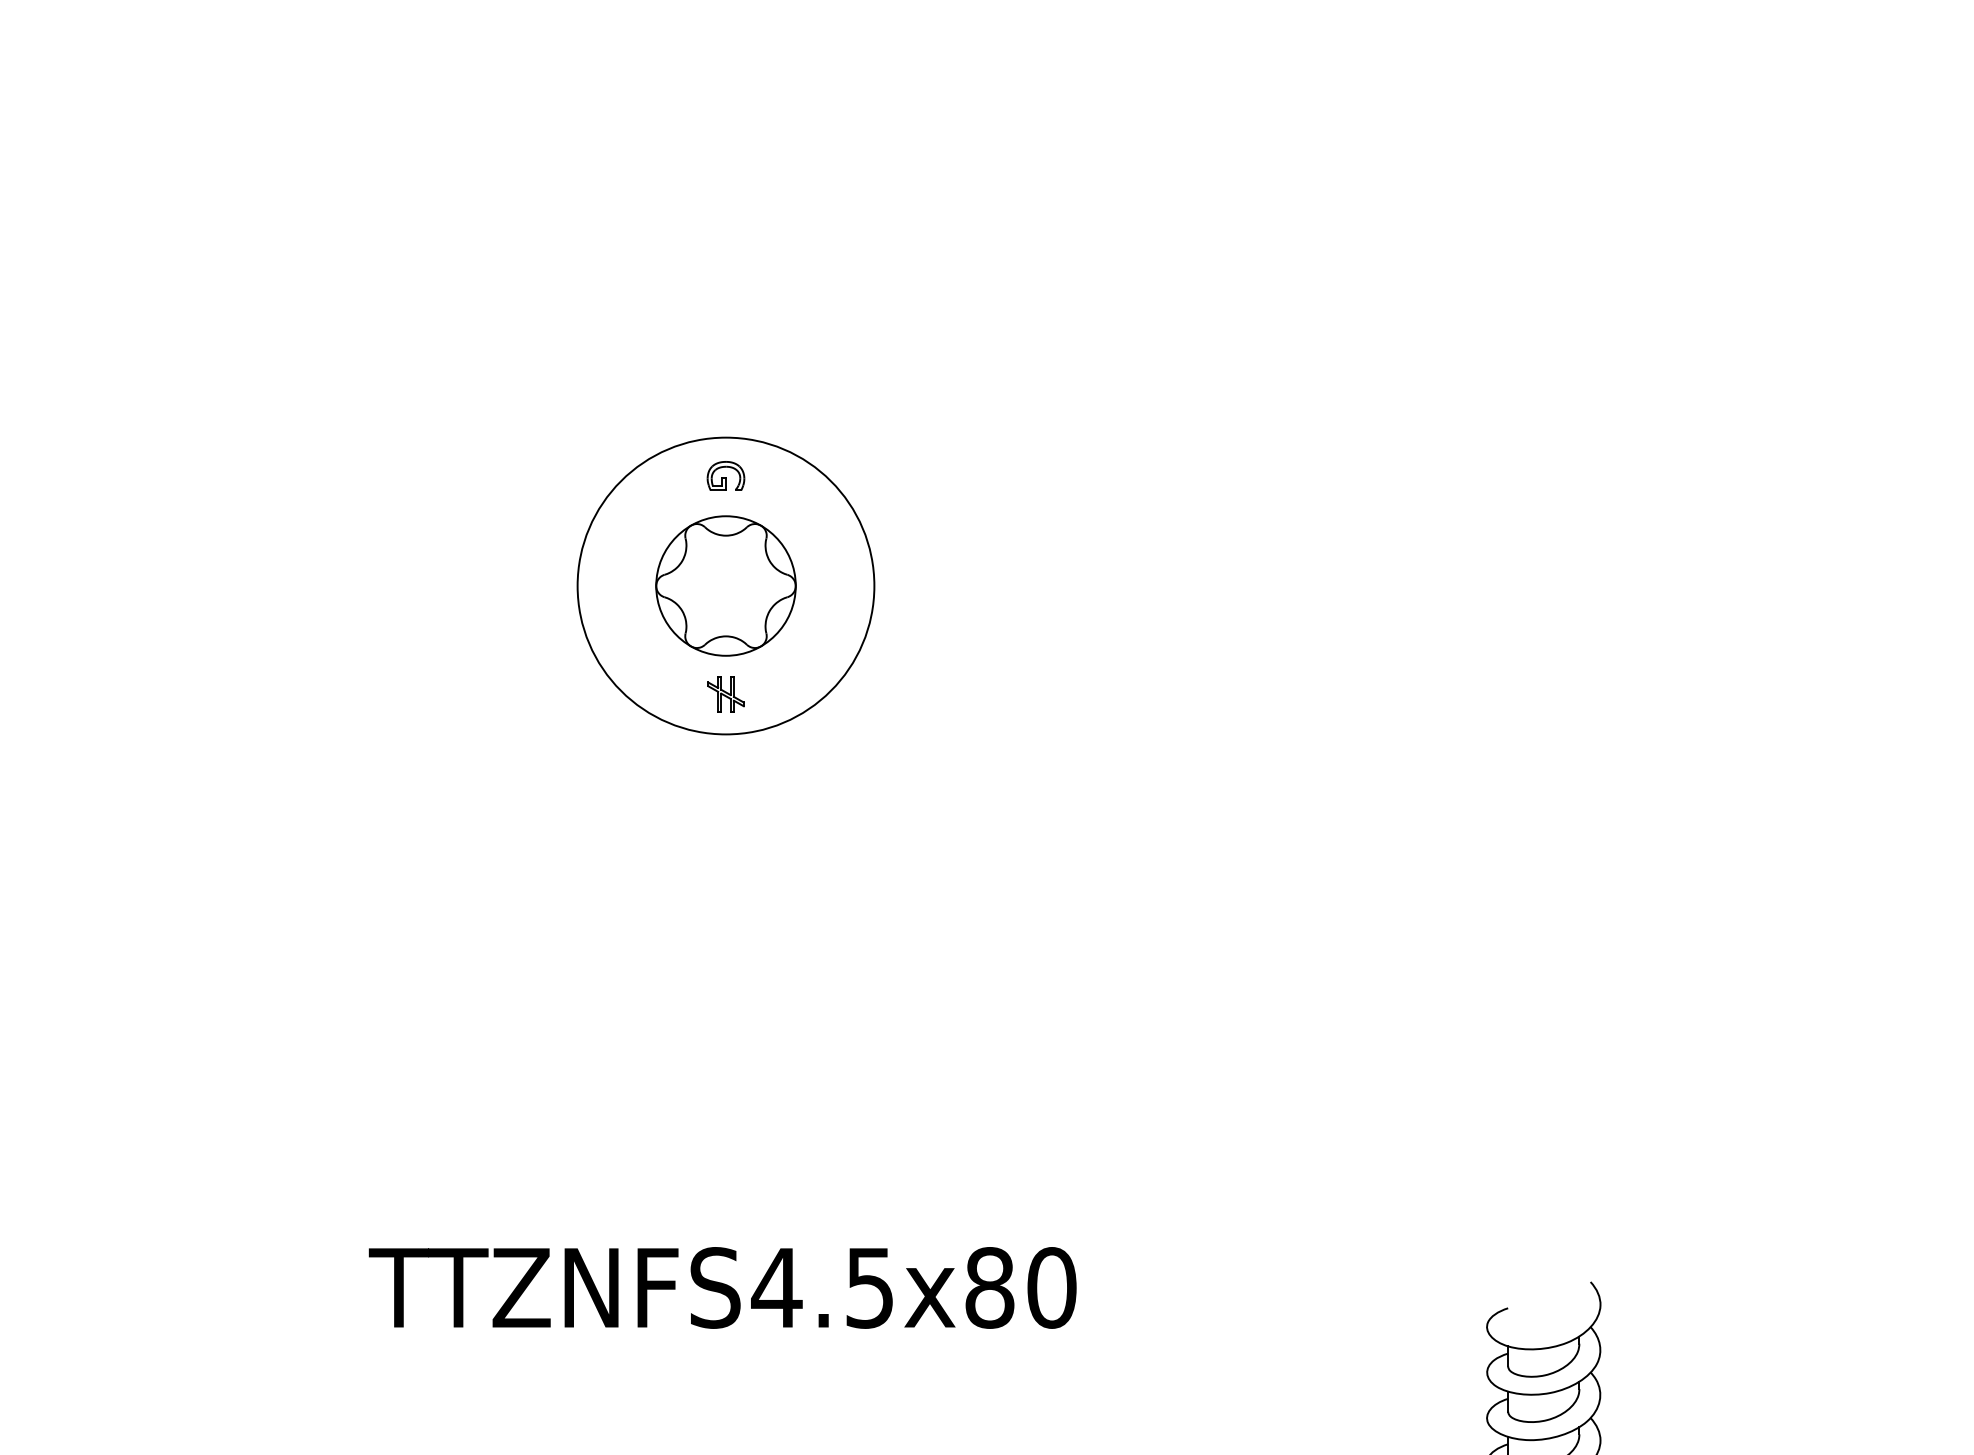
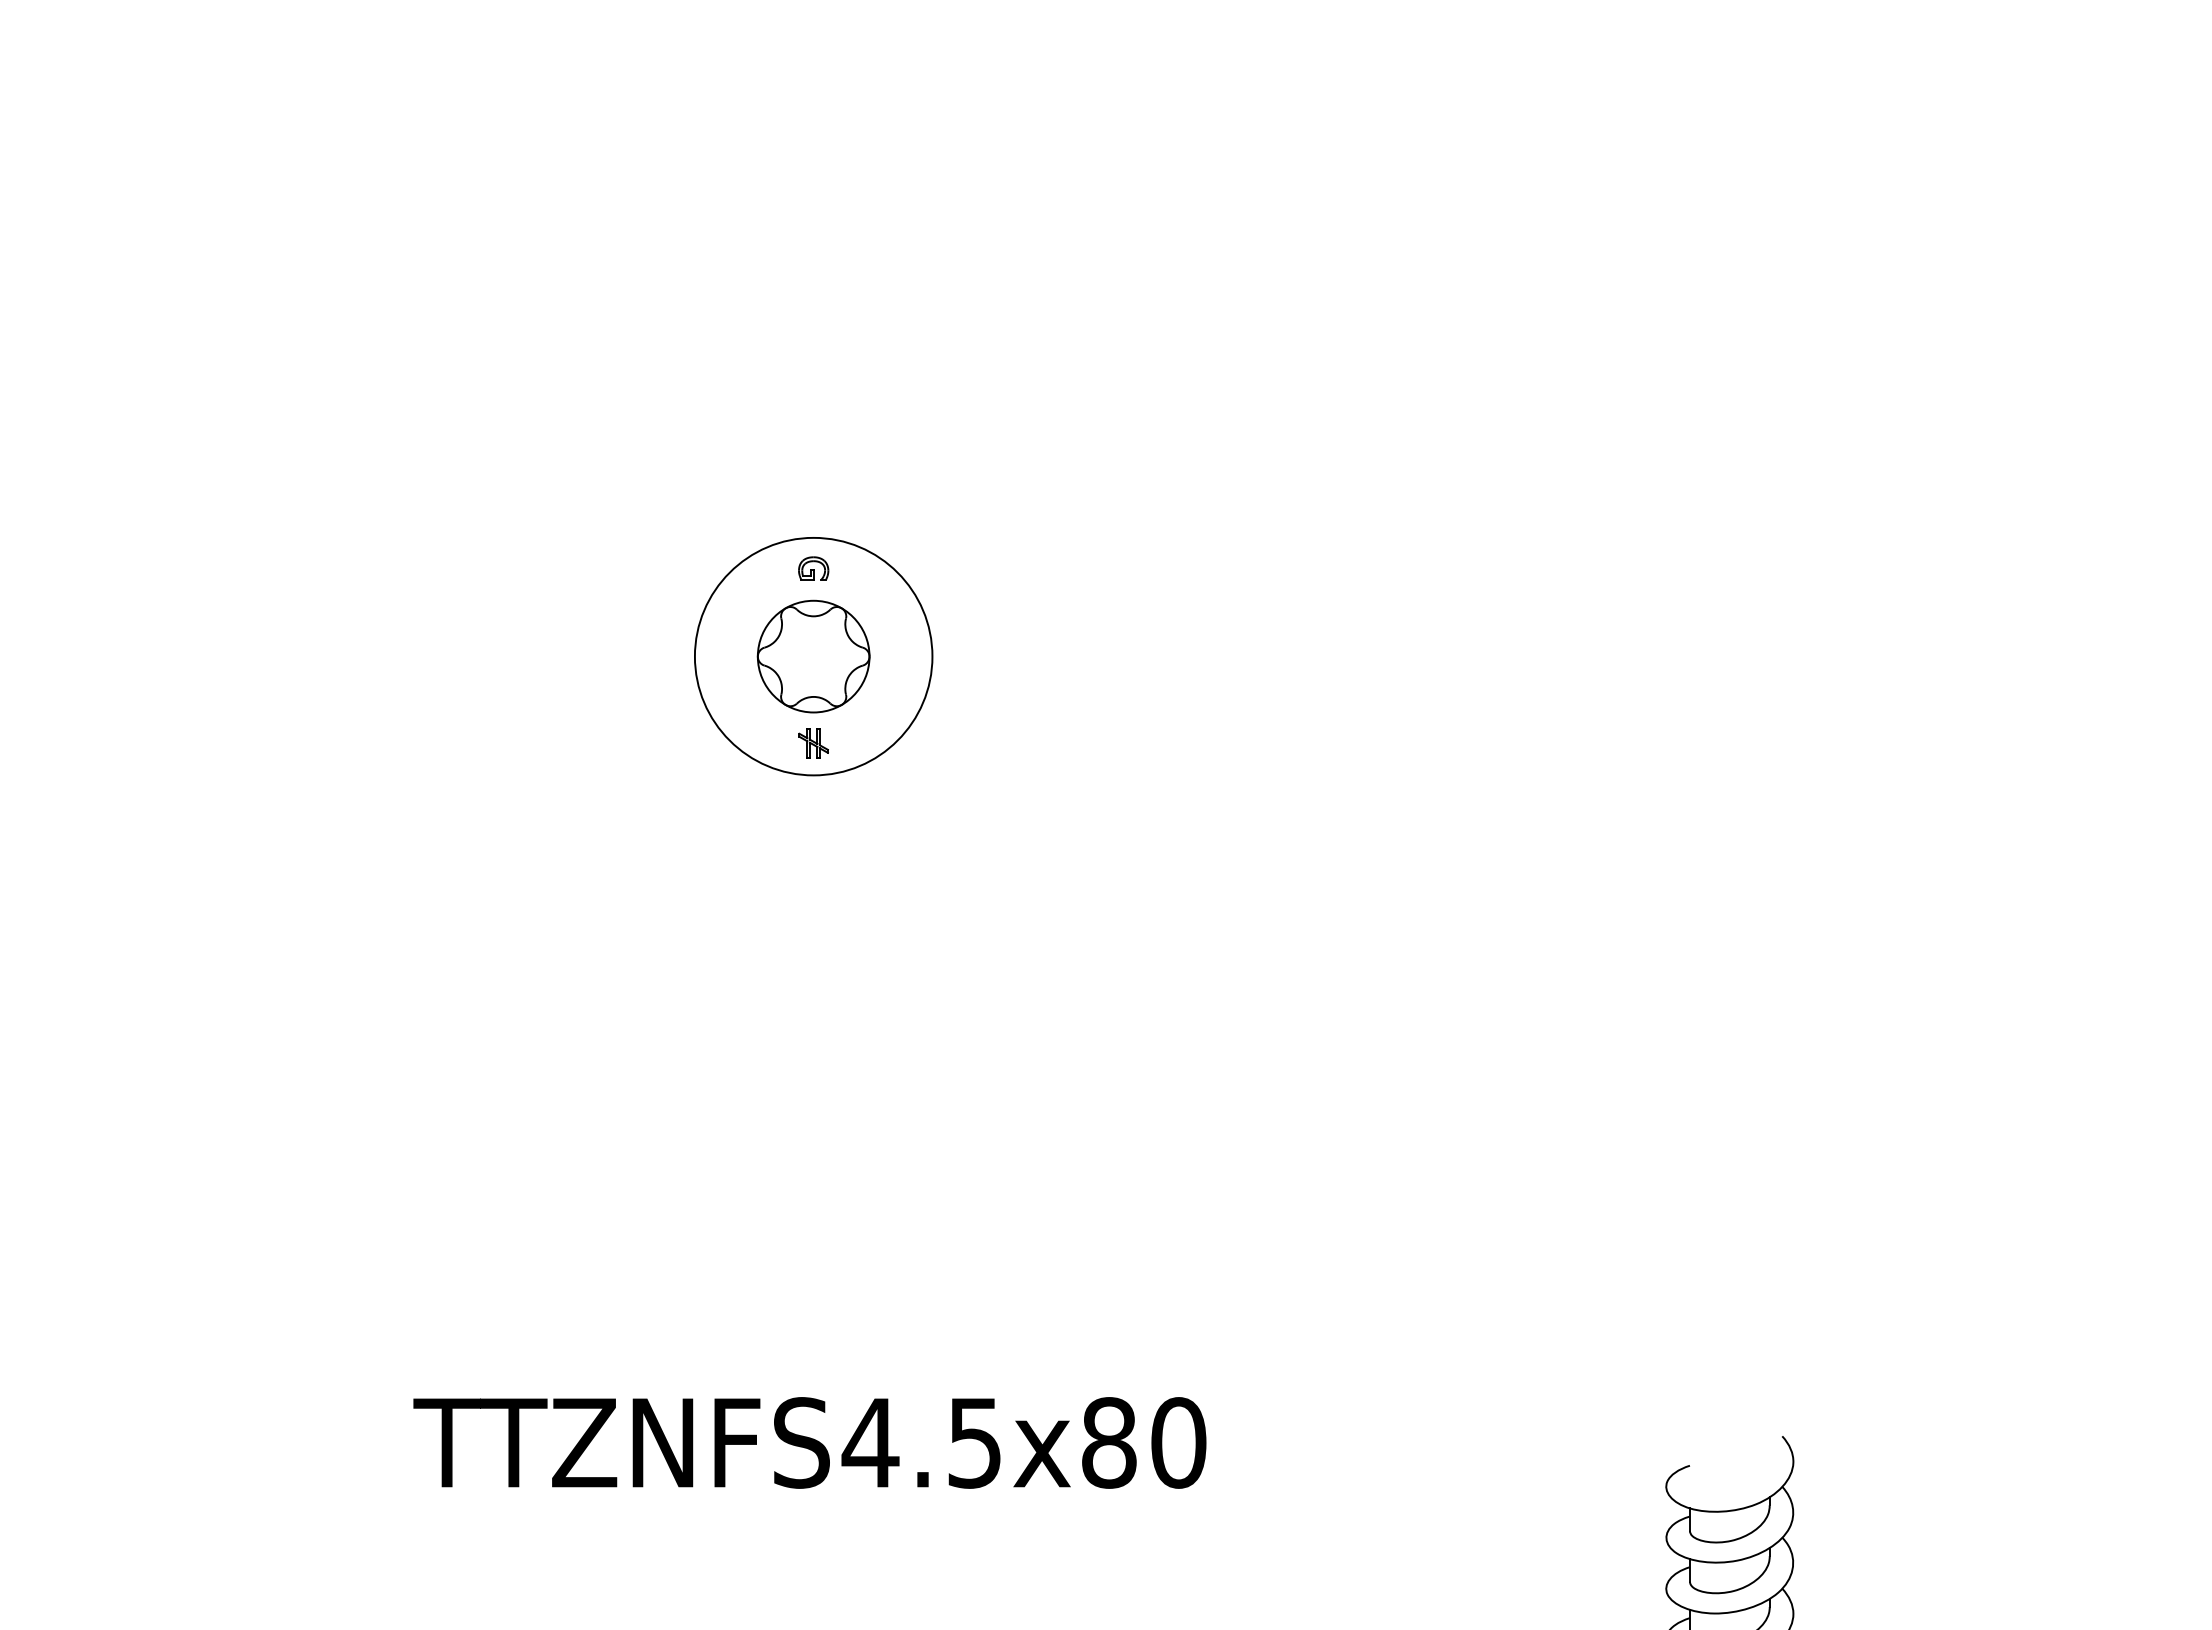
part: (725, 586) -> (813, 656), size x0.71

